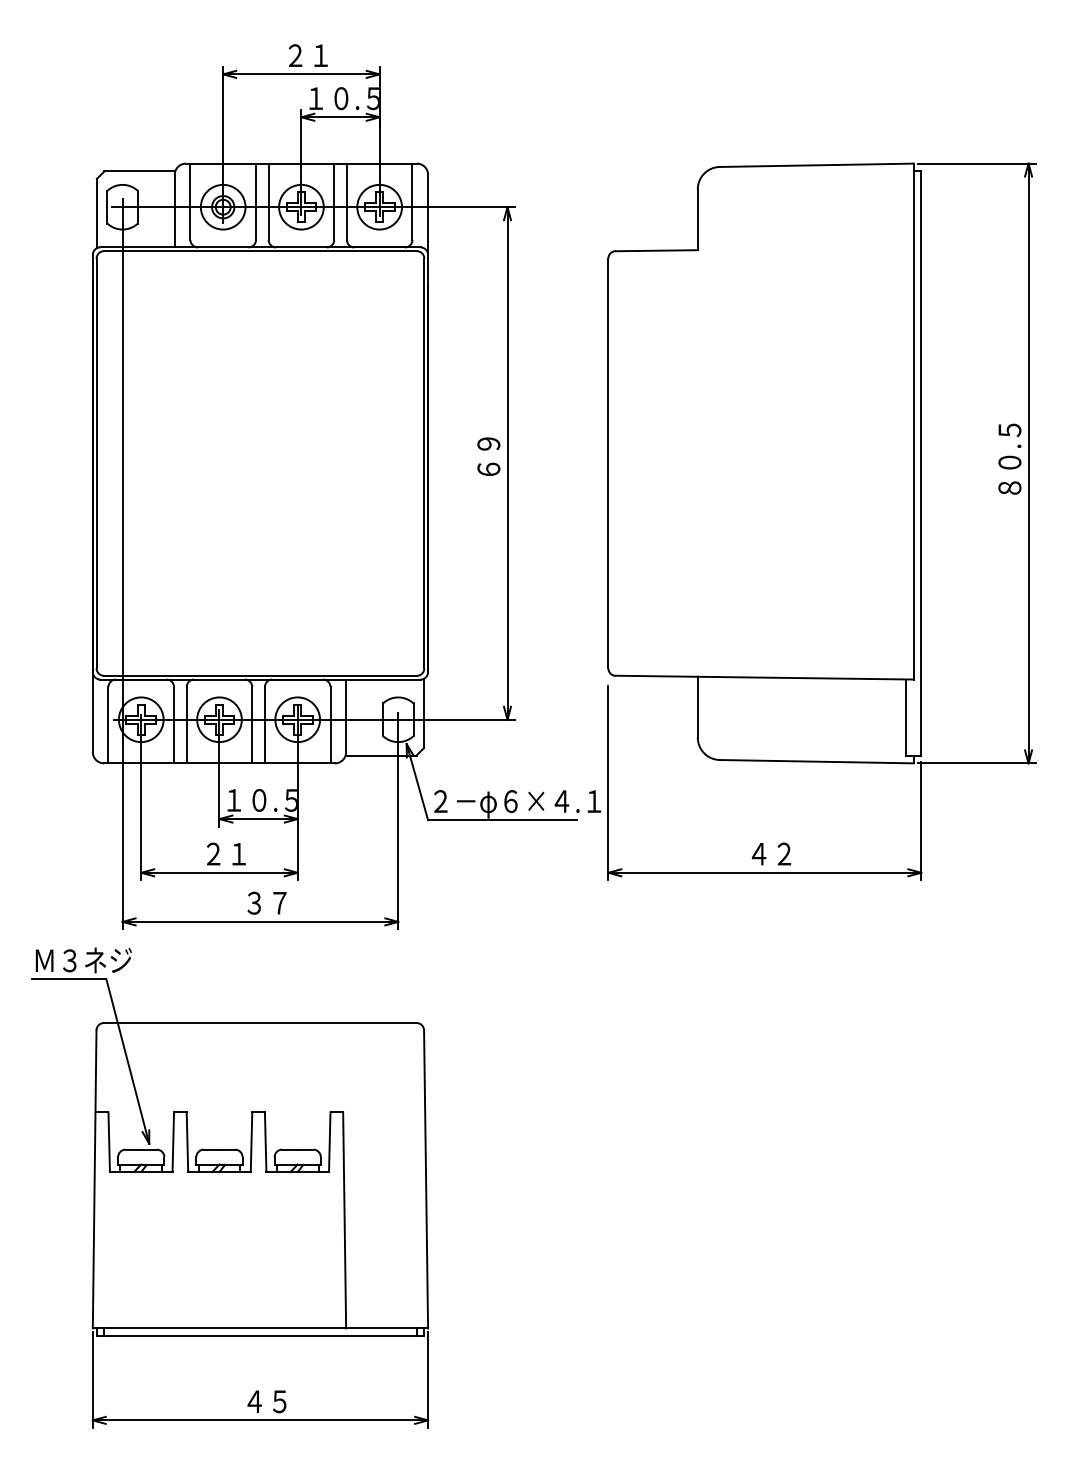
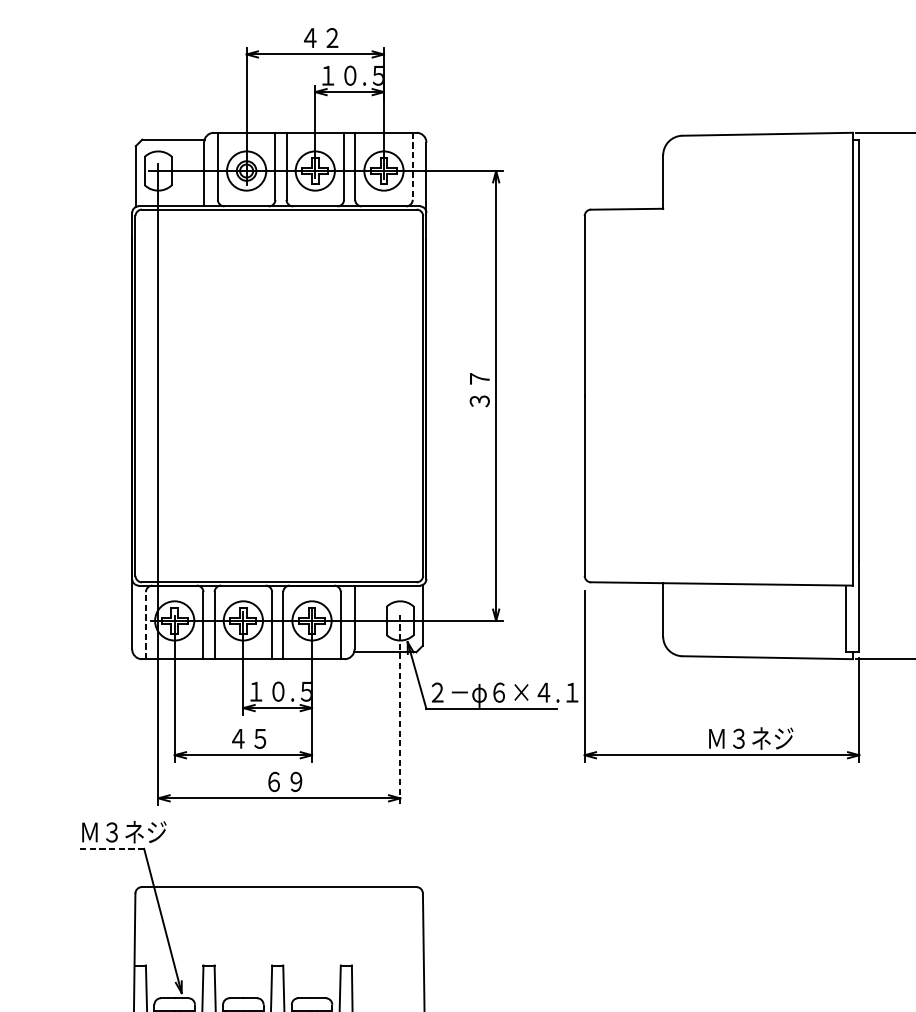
text: (307, 55) -> (320, 37), ２１ -> ４２
line: (412, 202) -> (412, 166), solid -> dashed
text: (488, 456) -> (479, 389), ６９ -> ３７
line: (108, 724) -> (145, 625), solid -> dashed
line: (398, 821) -> (400, 710), solid -> dashed
text: (225, 853) -> (248, 738), ２１ -> ４５
text: (798, 853) -> (751, 738), ４２ -> Ｍ３ネジ
text: (266, 902) -> (284, 781), ３７ -> ６９
line: (68, 979) -> (110, 848), solid -> dashed

